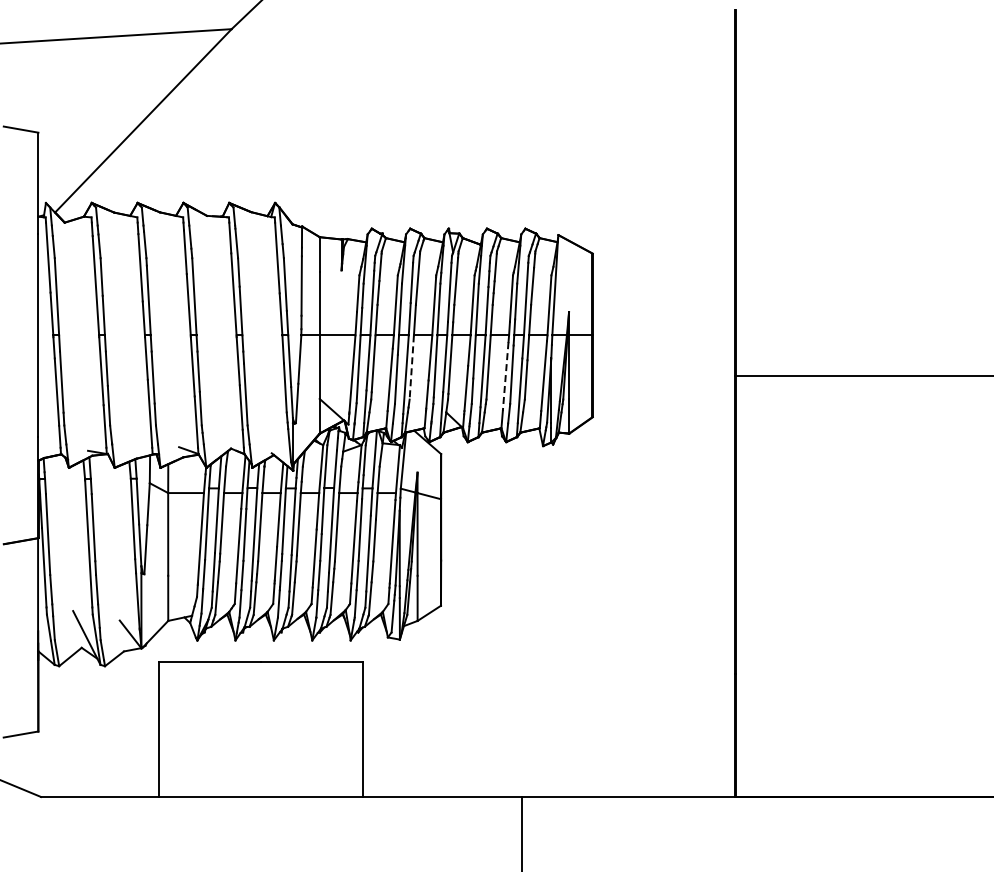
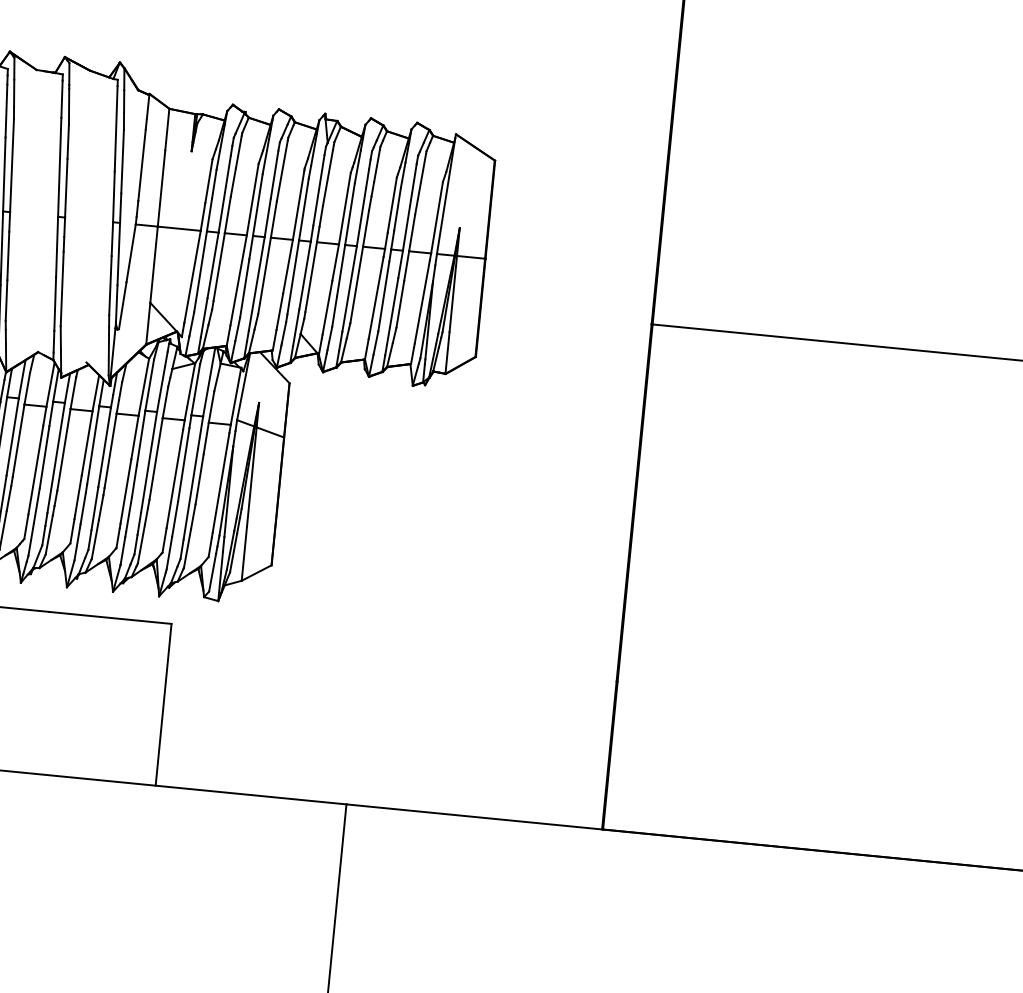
line: (411, 367) -> (264, 275), dashed -> solid
line: (505, 376) -> (375, 297), dashed -> solid

